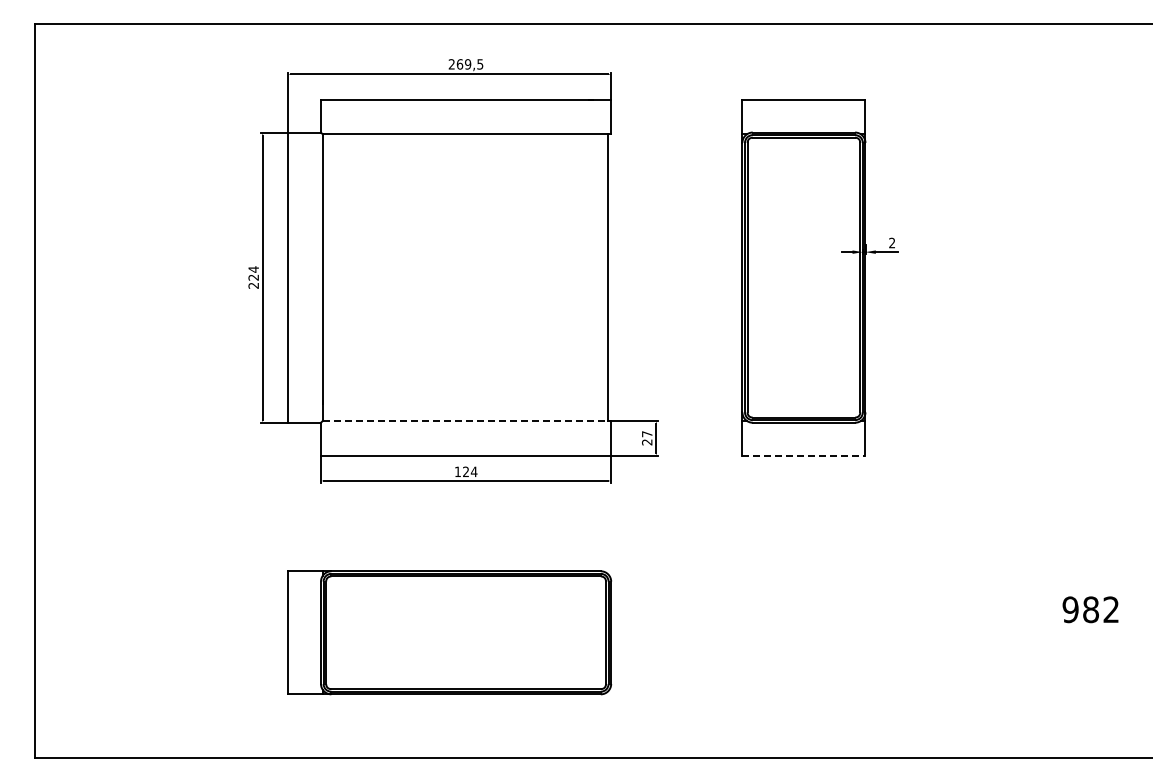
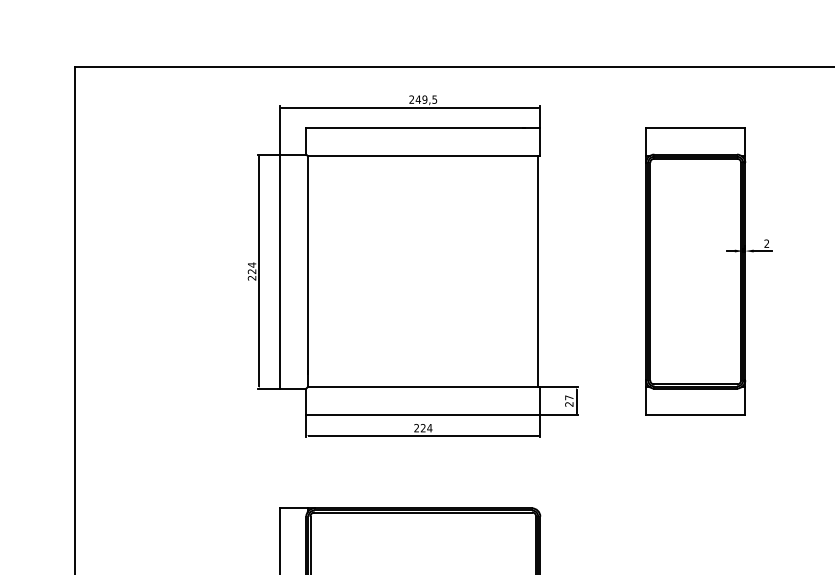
text: (459, 64) -> (417, 99), 269,5 -> 249,5
line: (467, 420) -> (424, 386), dashed -> solid
line: (803, 455) -> (695, 414), dashed -> solid
text: (457, 471) -> (416, 427), 124 -> 224

